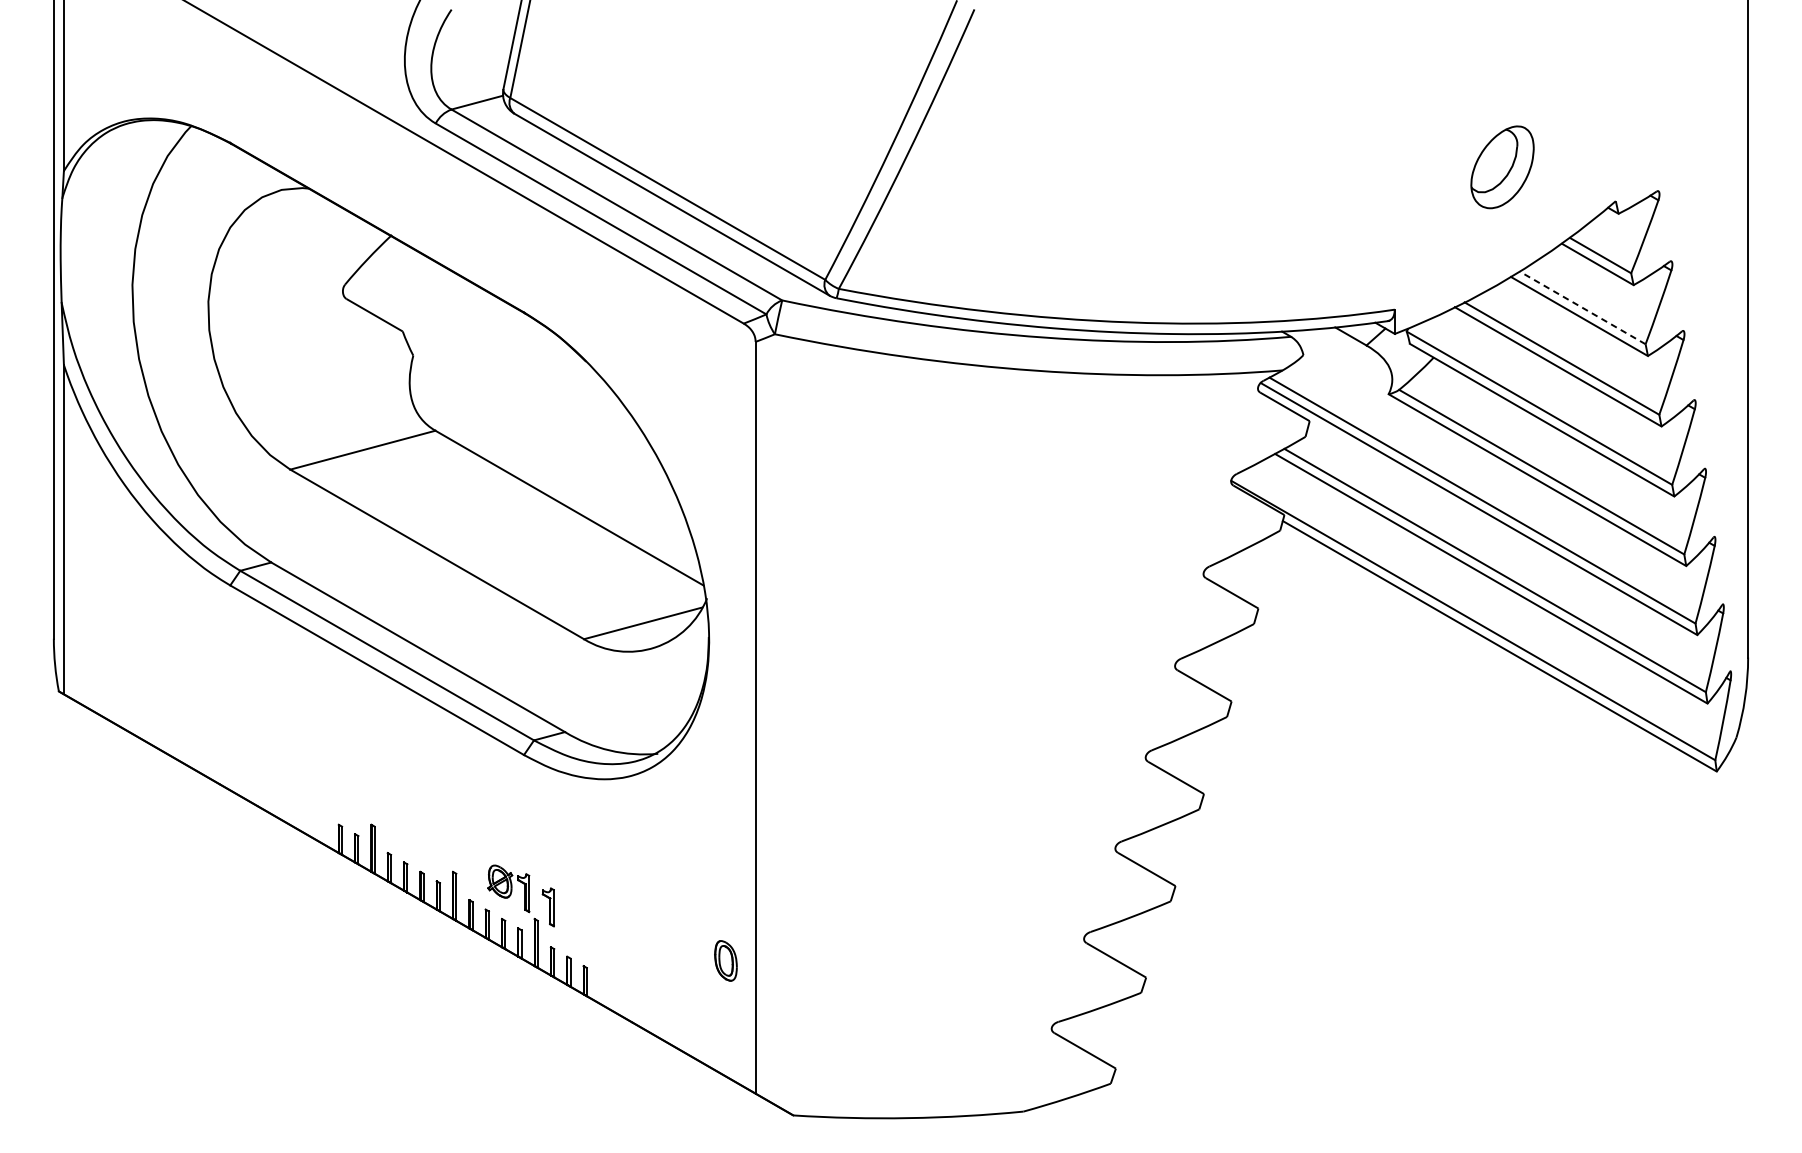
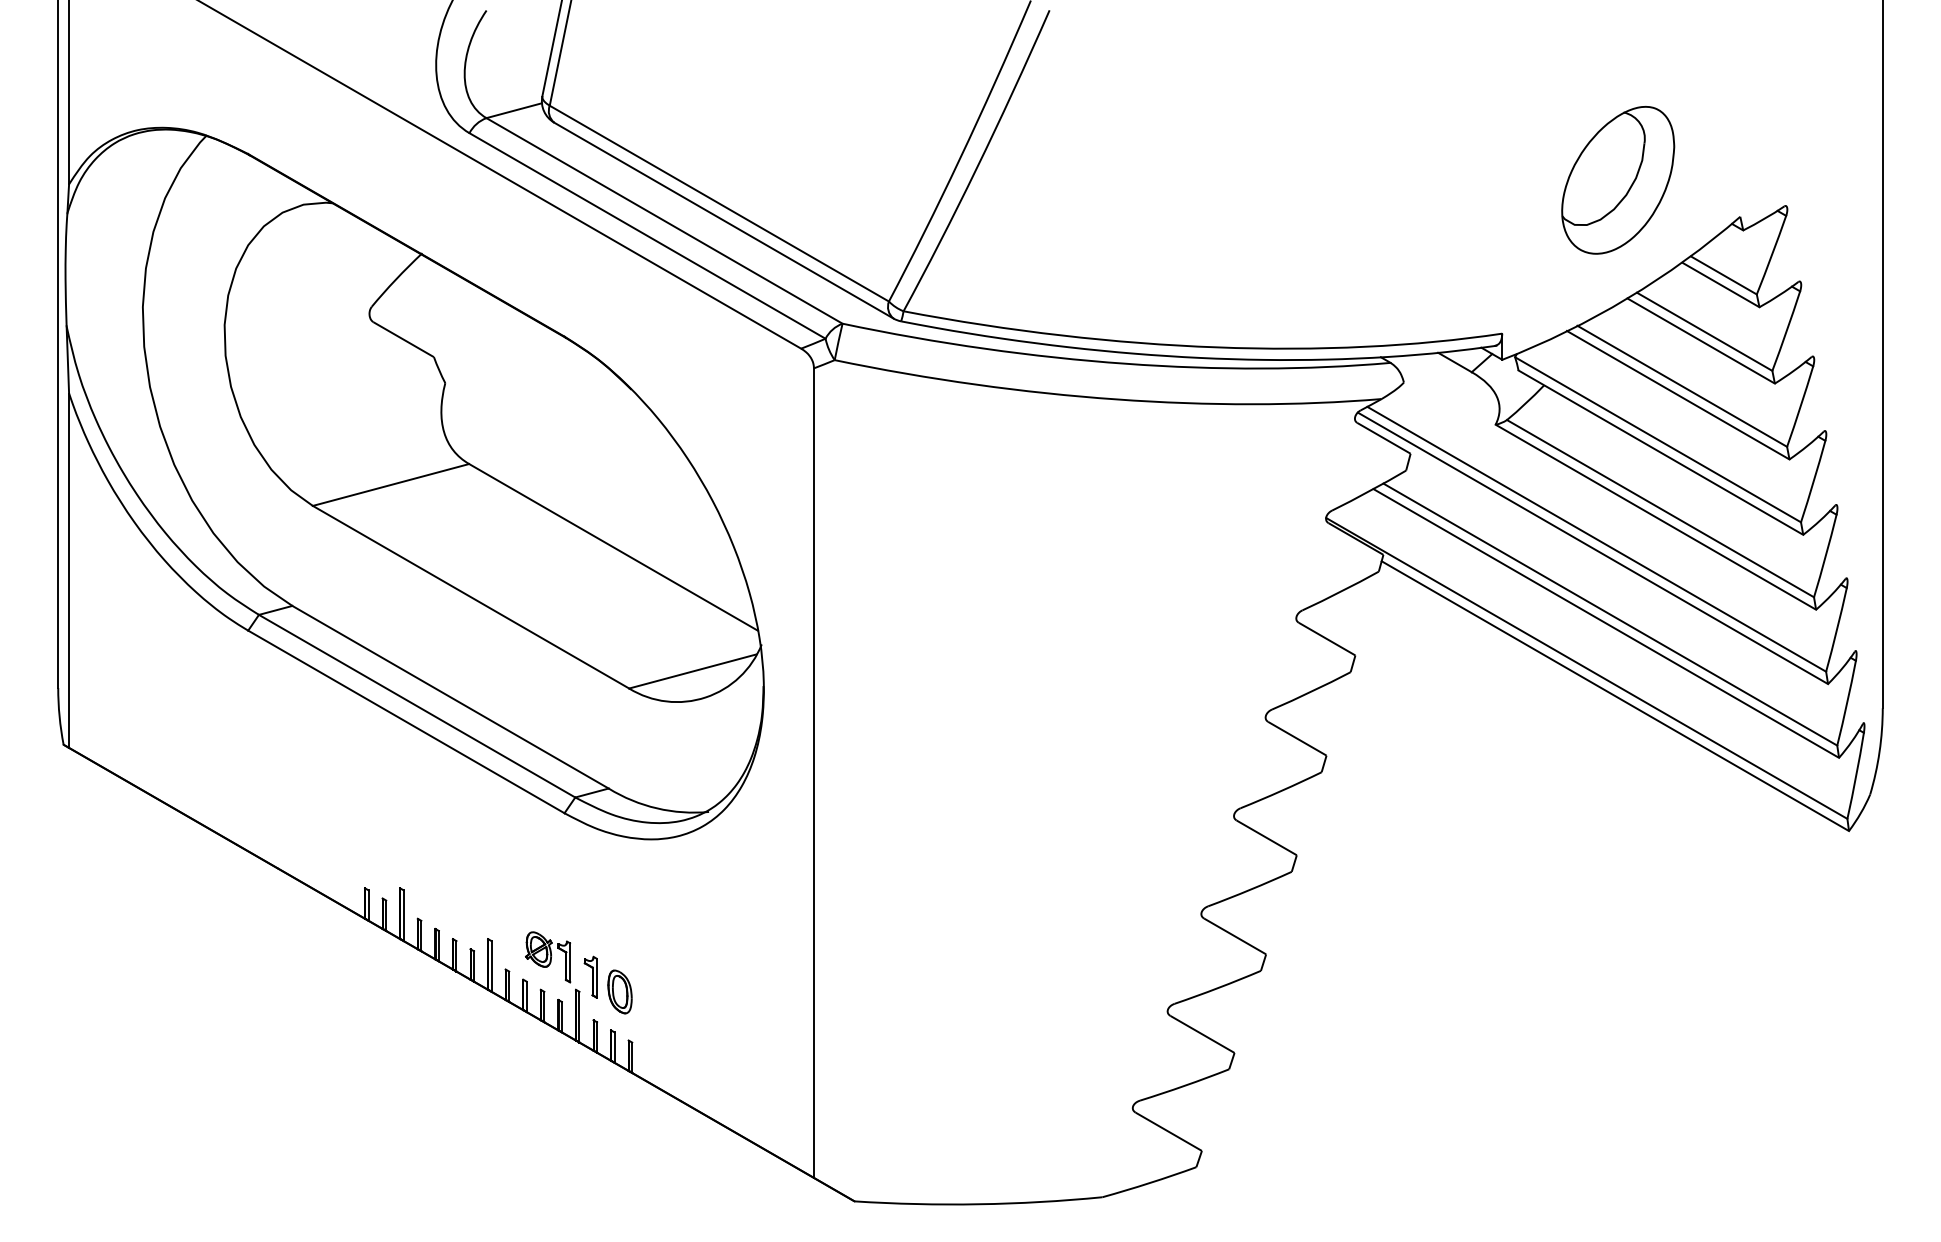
part: (1502, 167) -> (1618, 180), size x1.67
line: (1582, 307) -> (1704, 331), dashed -> solid
part: (725, 960) -> (619, 991), moved

